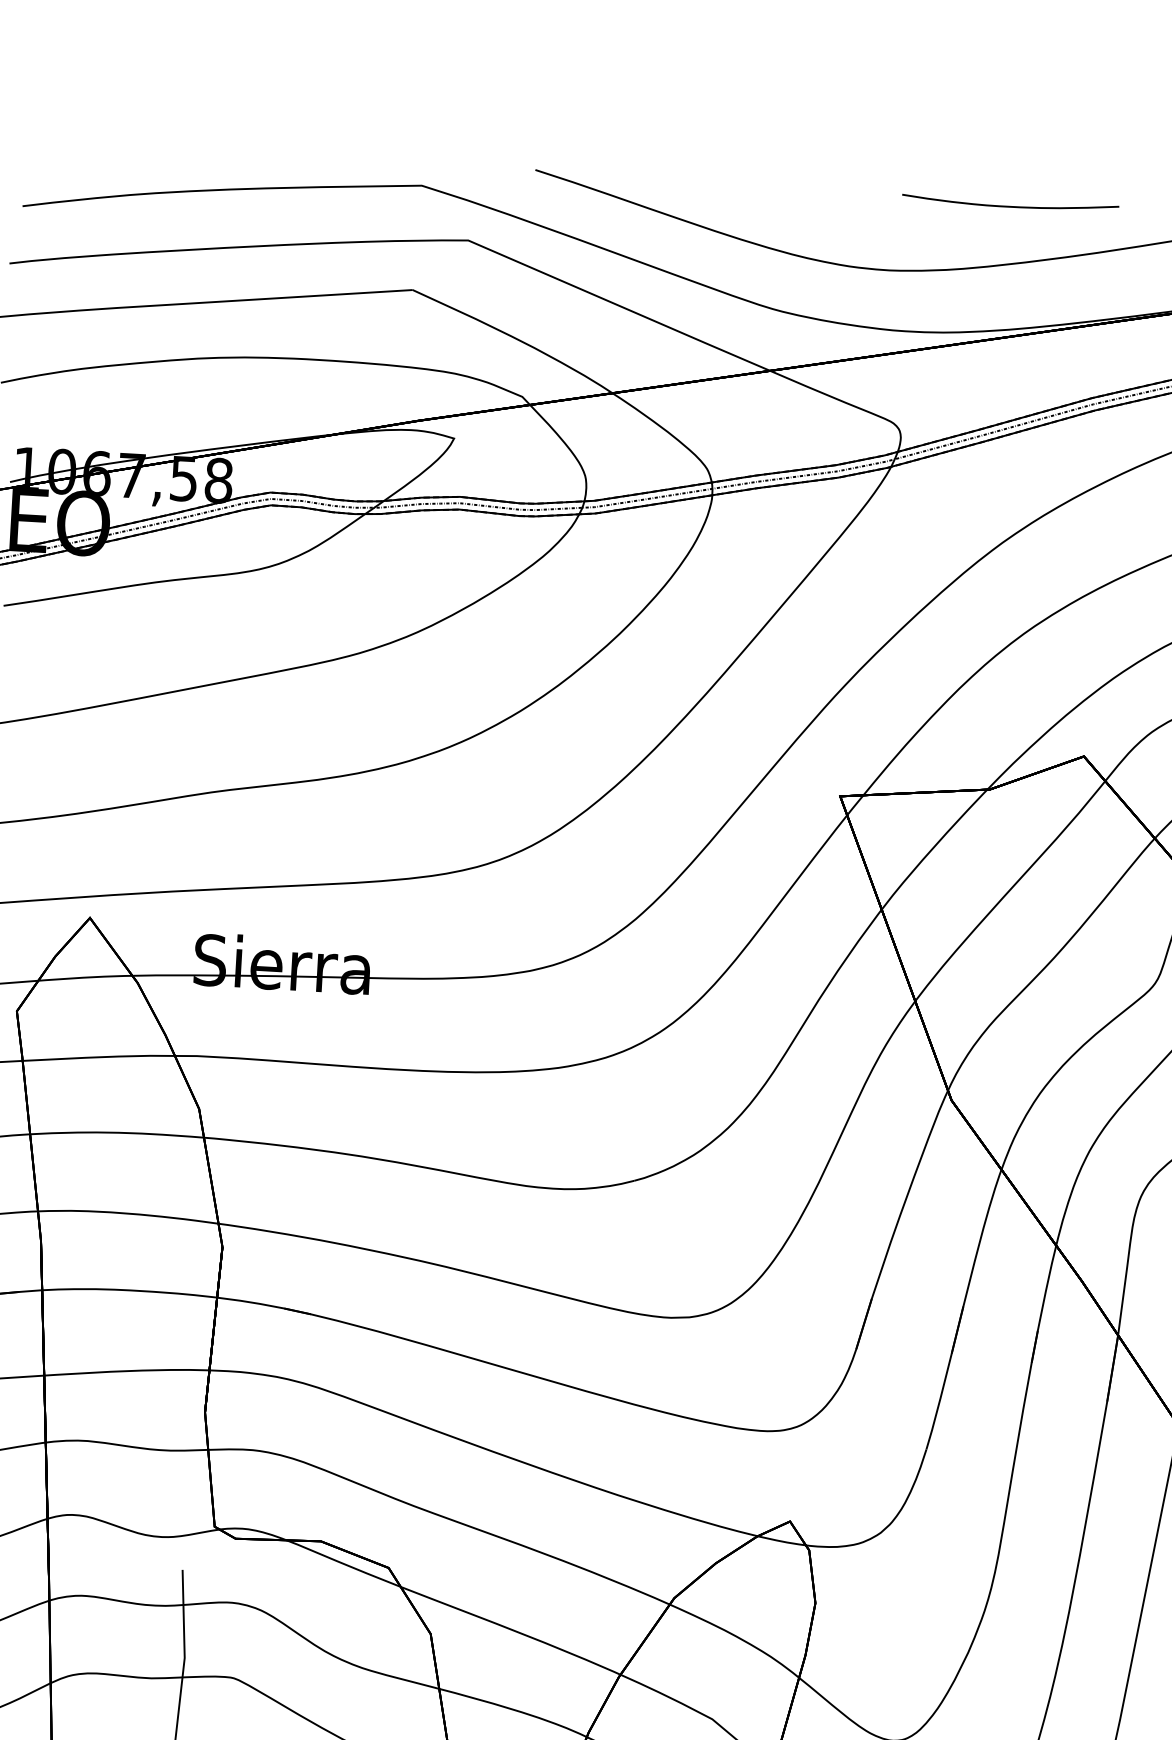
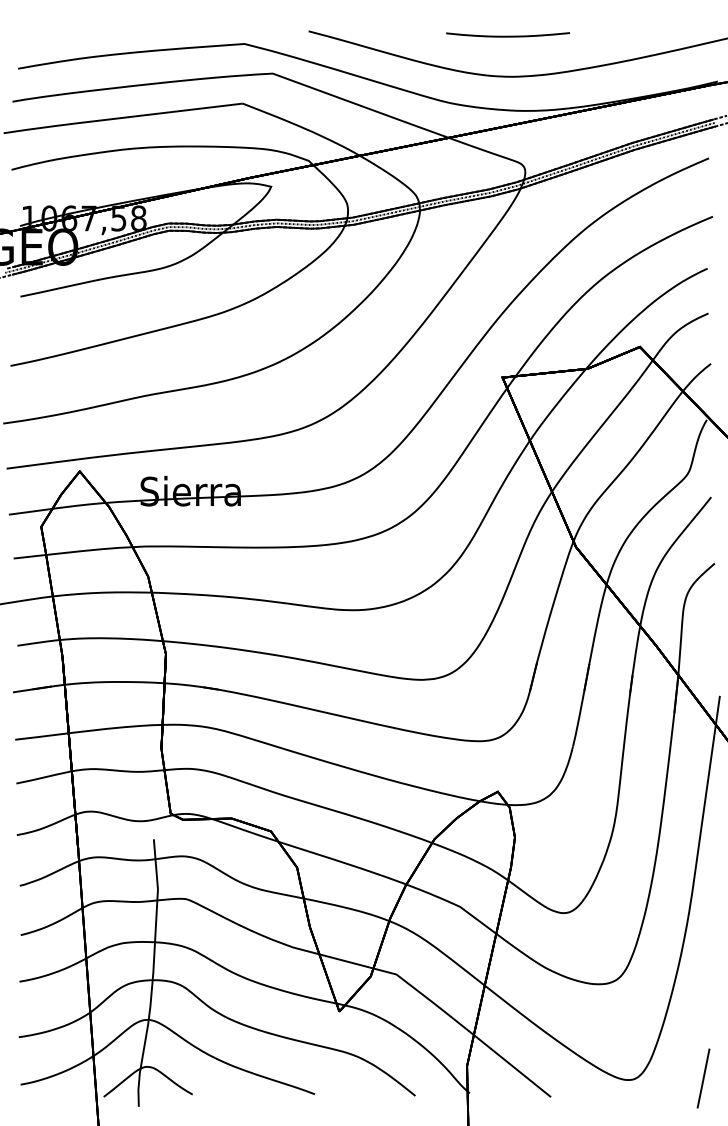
curve: (1009, 204) -> (507, 35), moved

